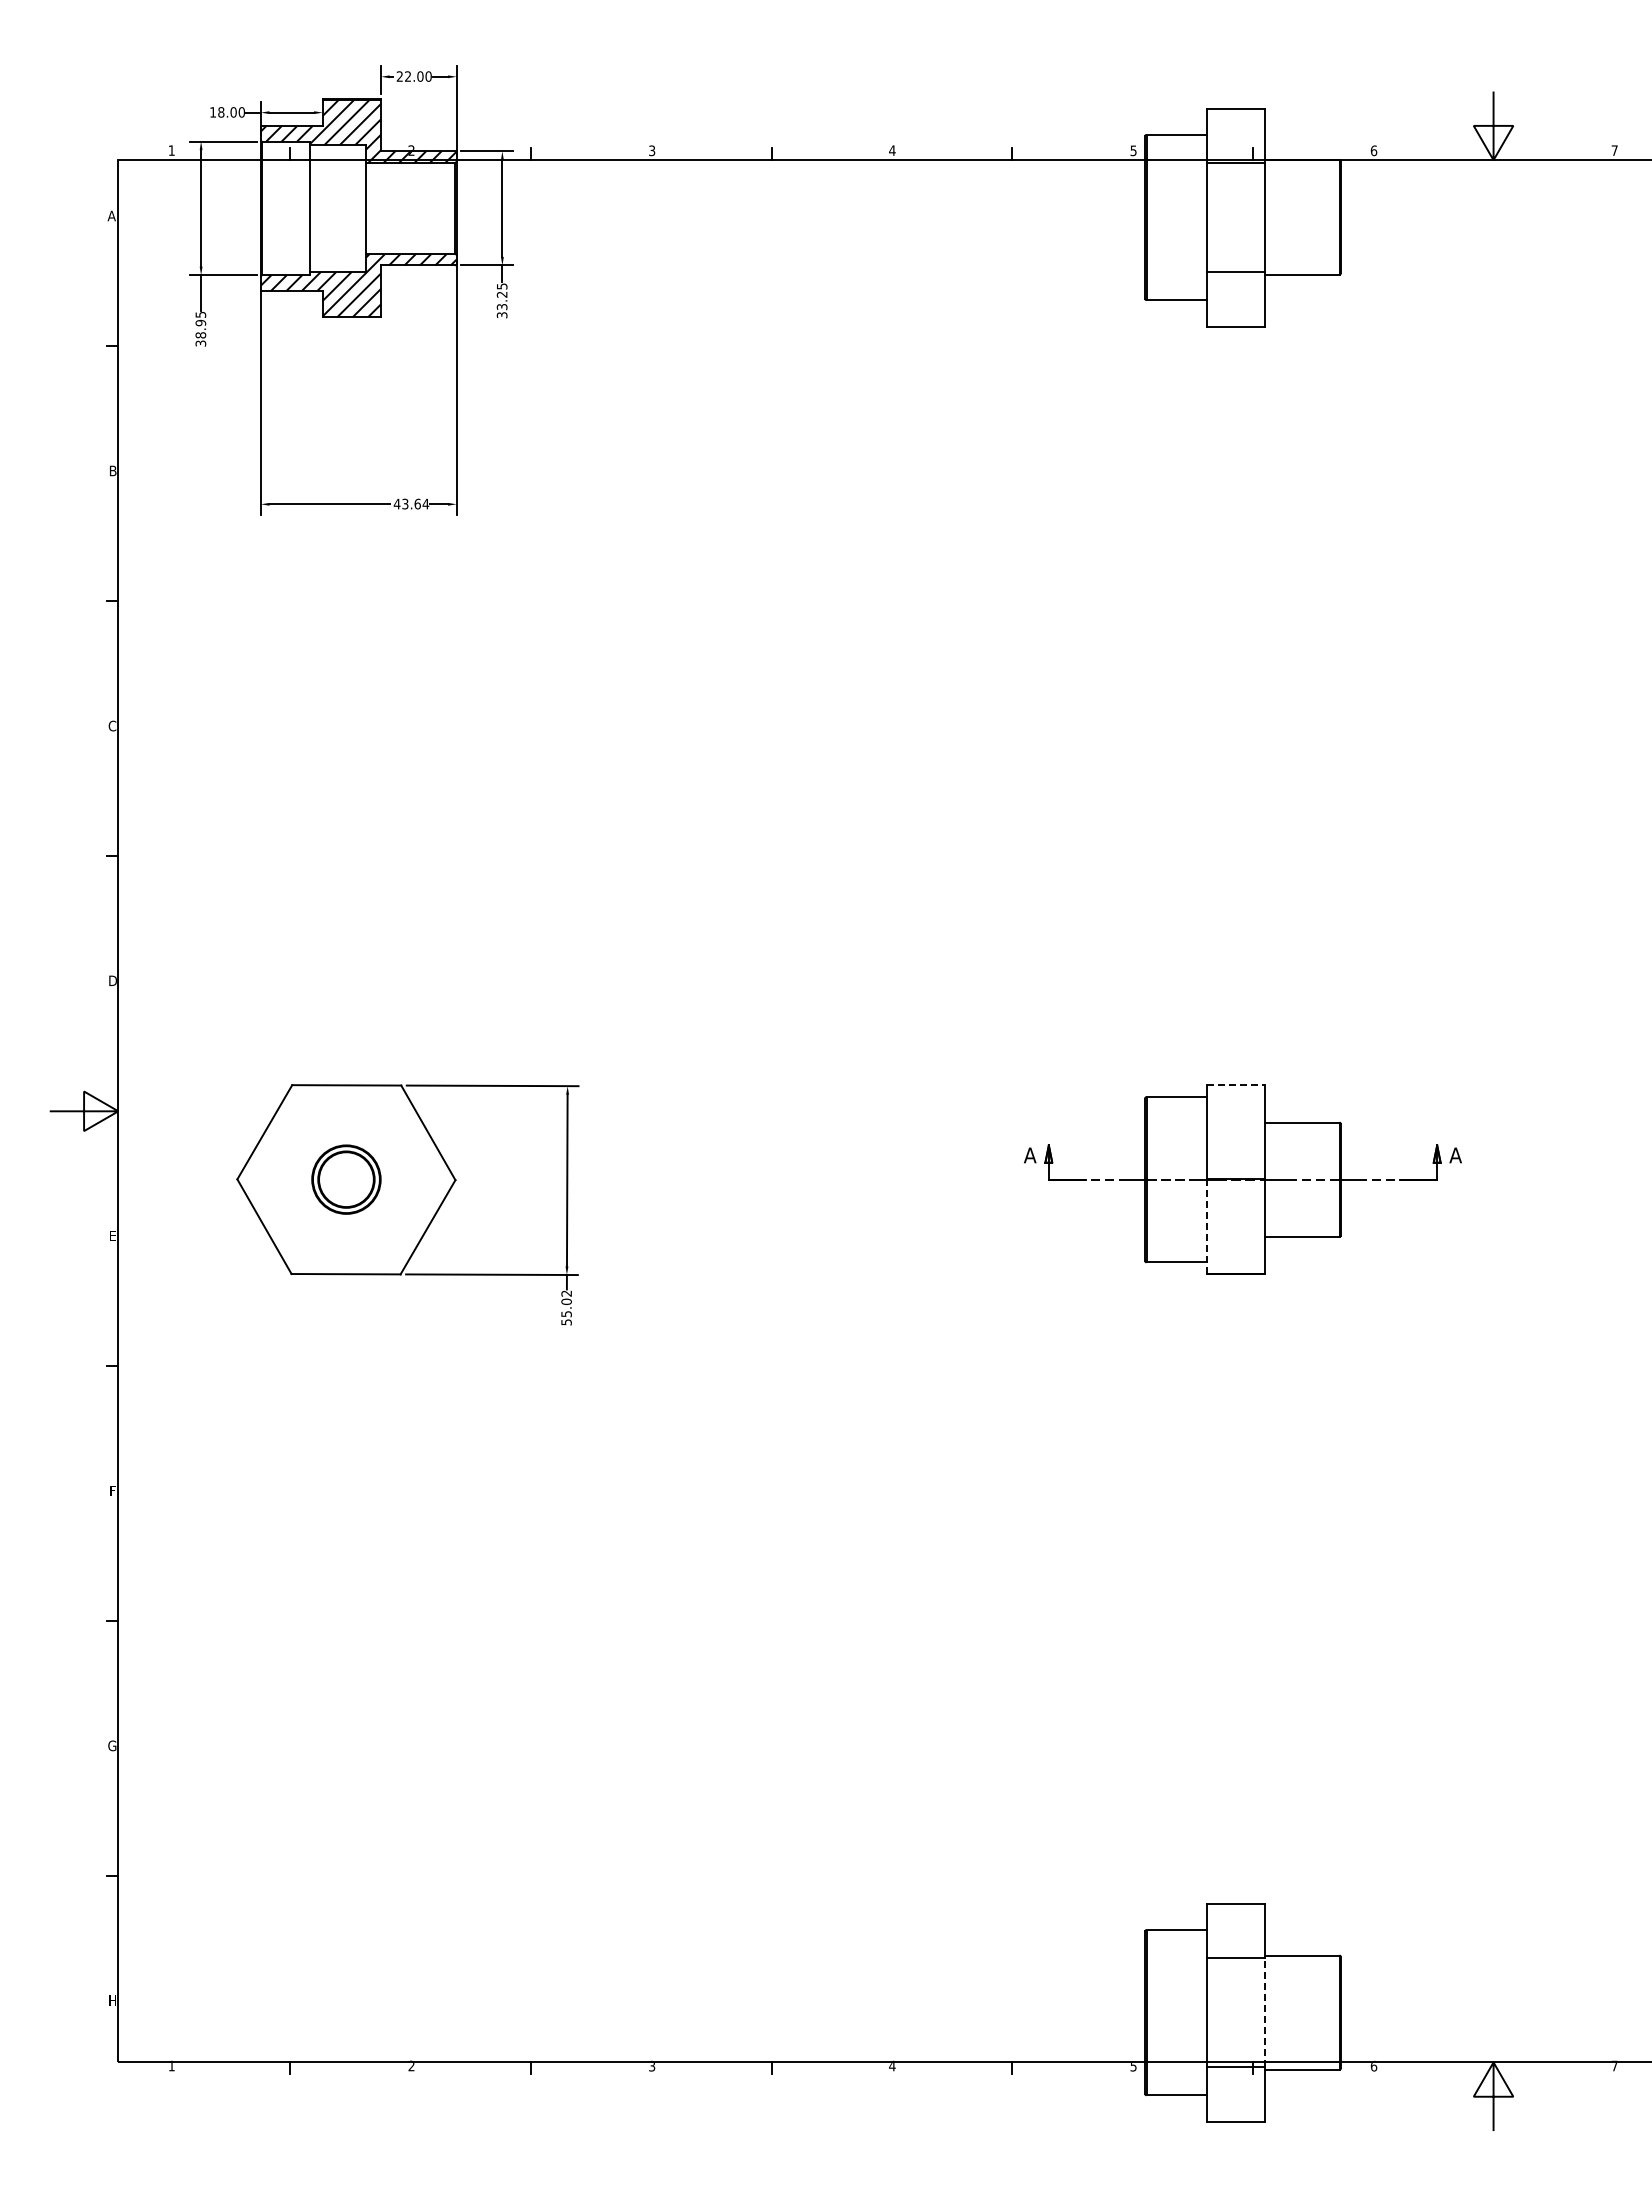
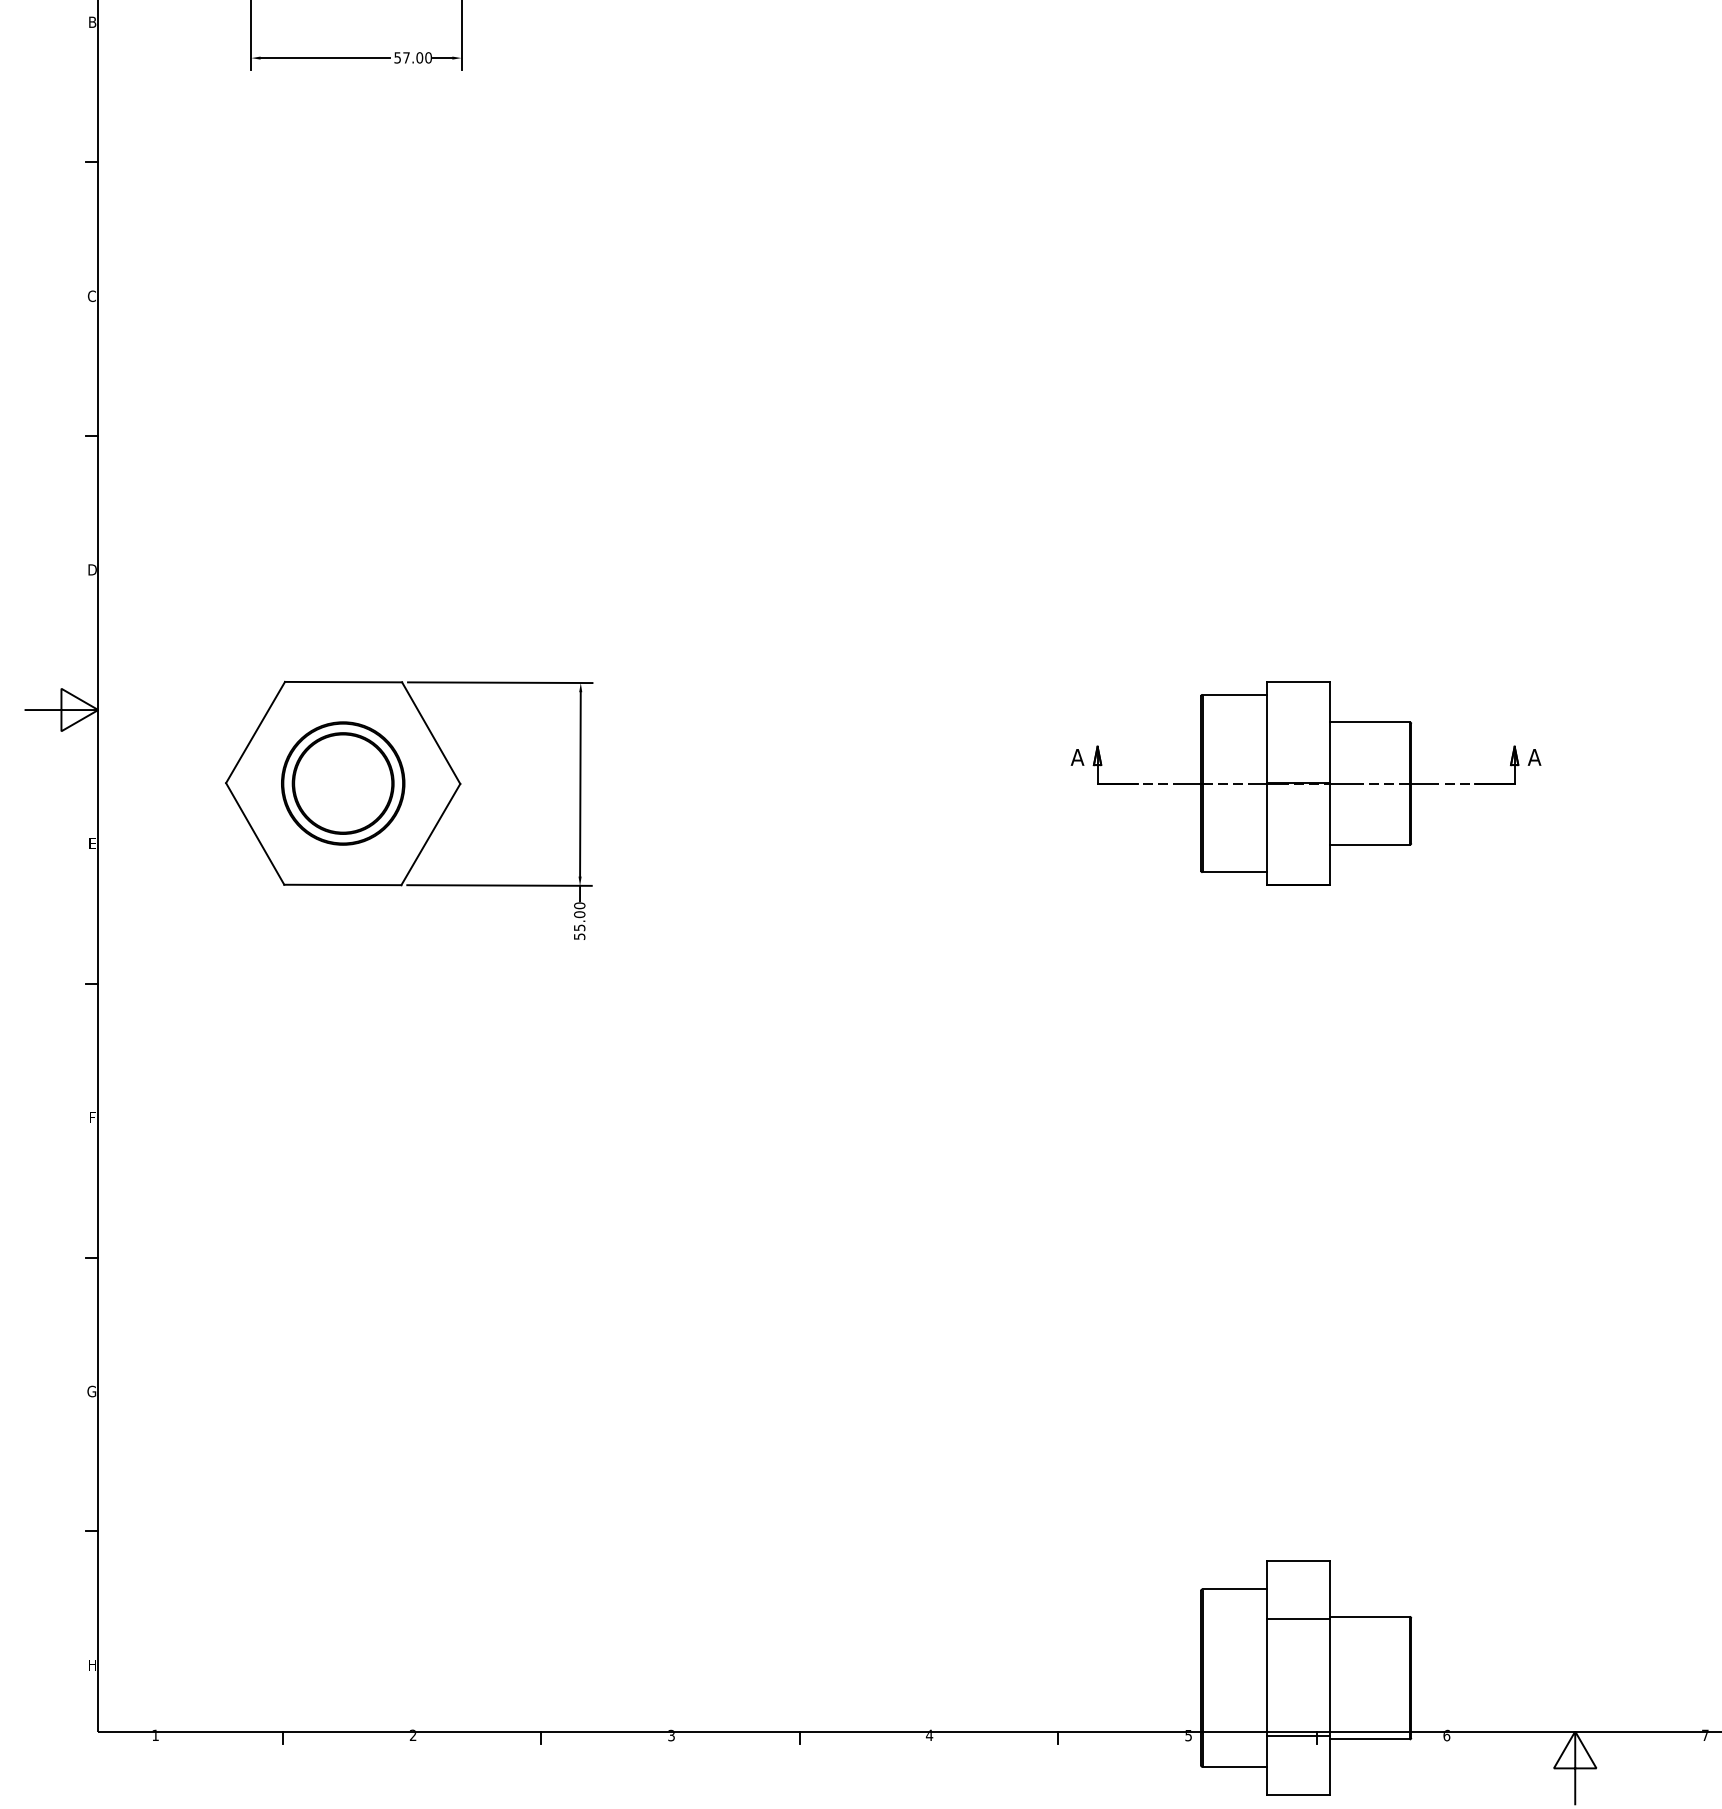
text: (411, 503) -> (413, 57), 43.64 -> 57.00
line: (1236, 1085) -> (1299, 682), dashed -> solid
part: (346, 1179) -> (343, 783), size x1.67
line: (1206, 1227) -> (1266, 834), dashed -> solid
text: (566, 1293) -> (579, 905), 55.02 -> 55.00
line: (1265, 2012) -> (1330, 1677), dashed -> solid

